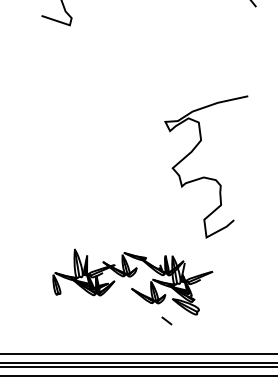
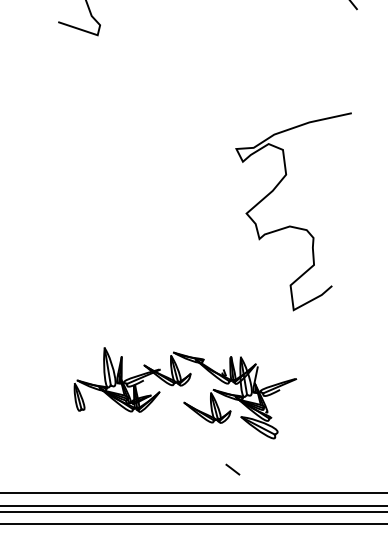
curve: (205, 176) -> (292, 225), moved
curve: (166, 320) -> (232, 469), moved

